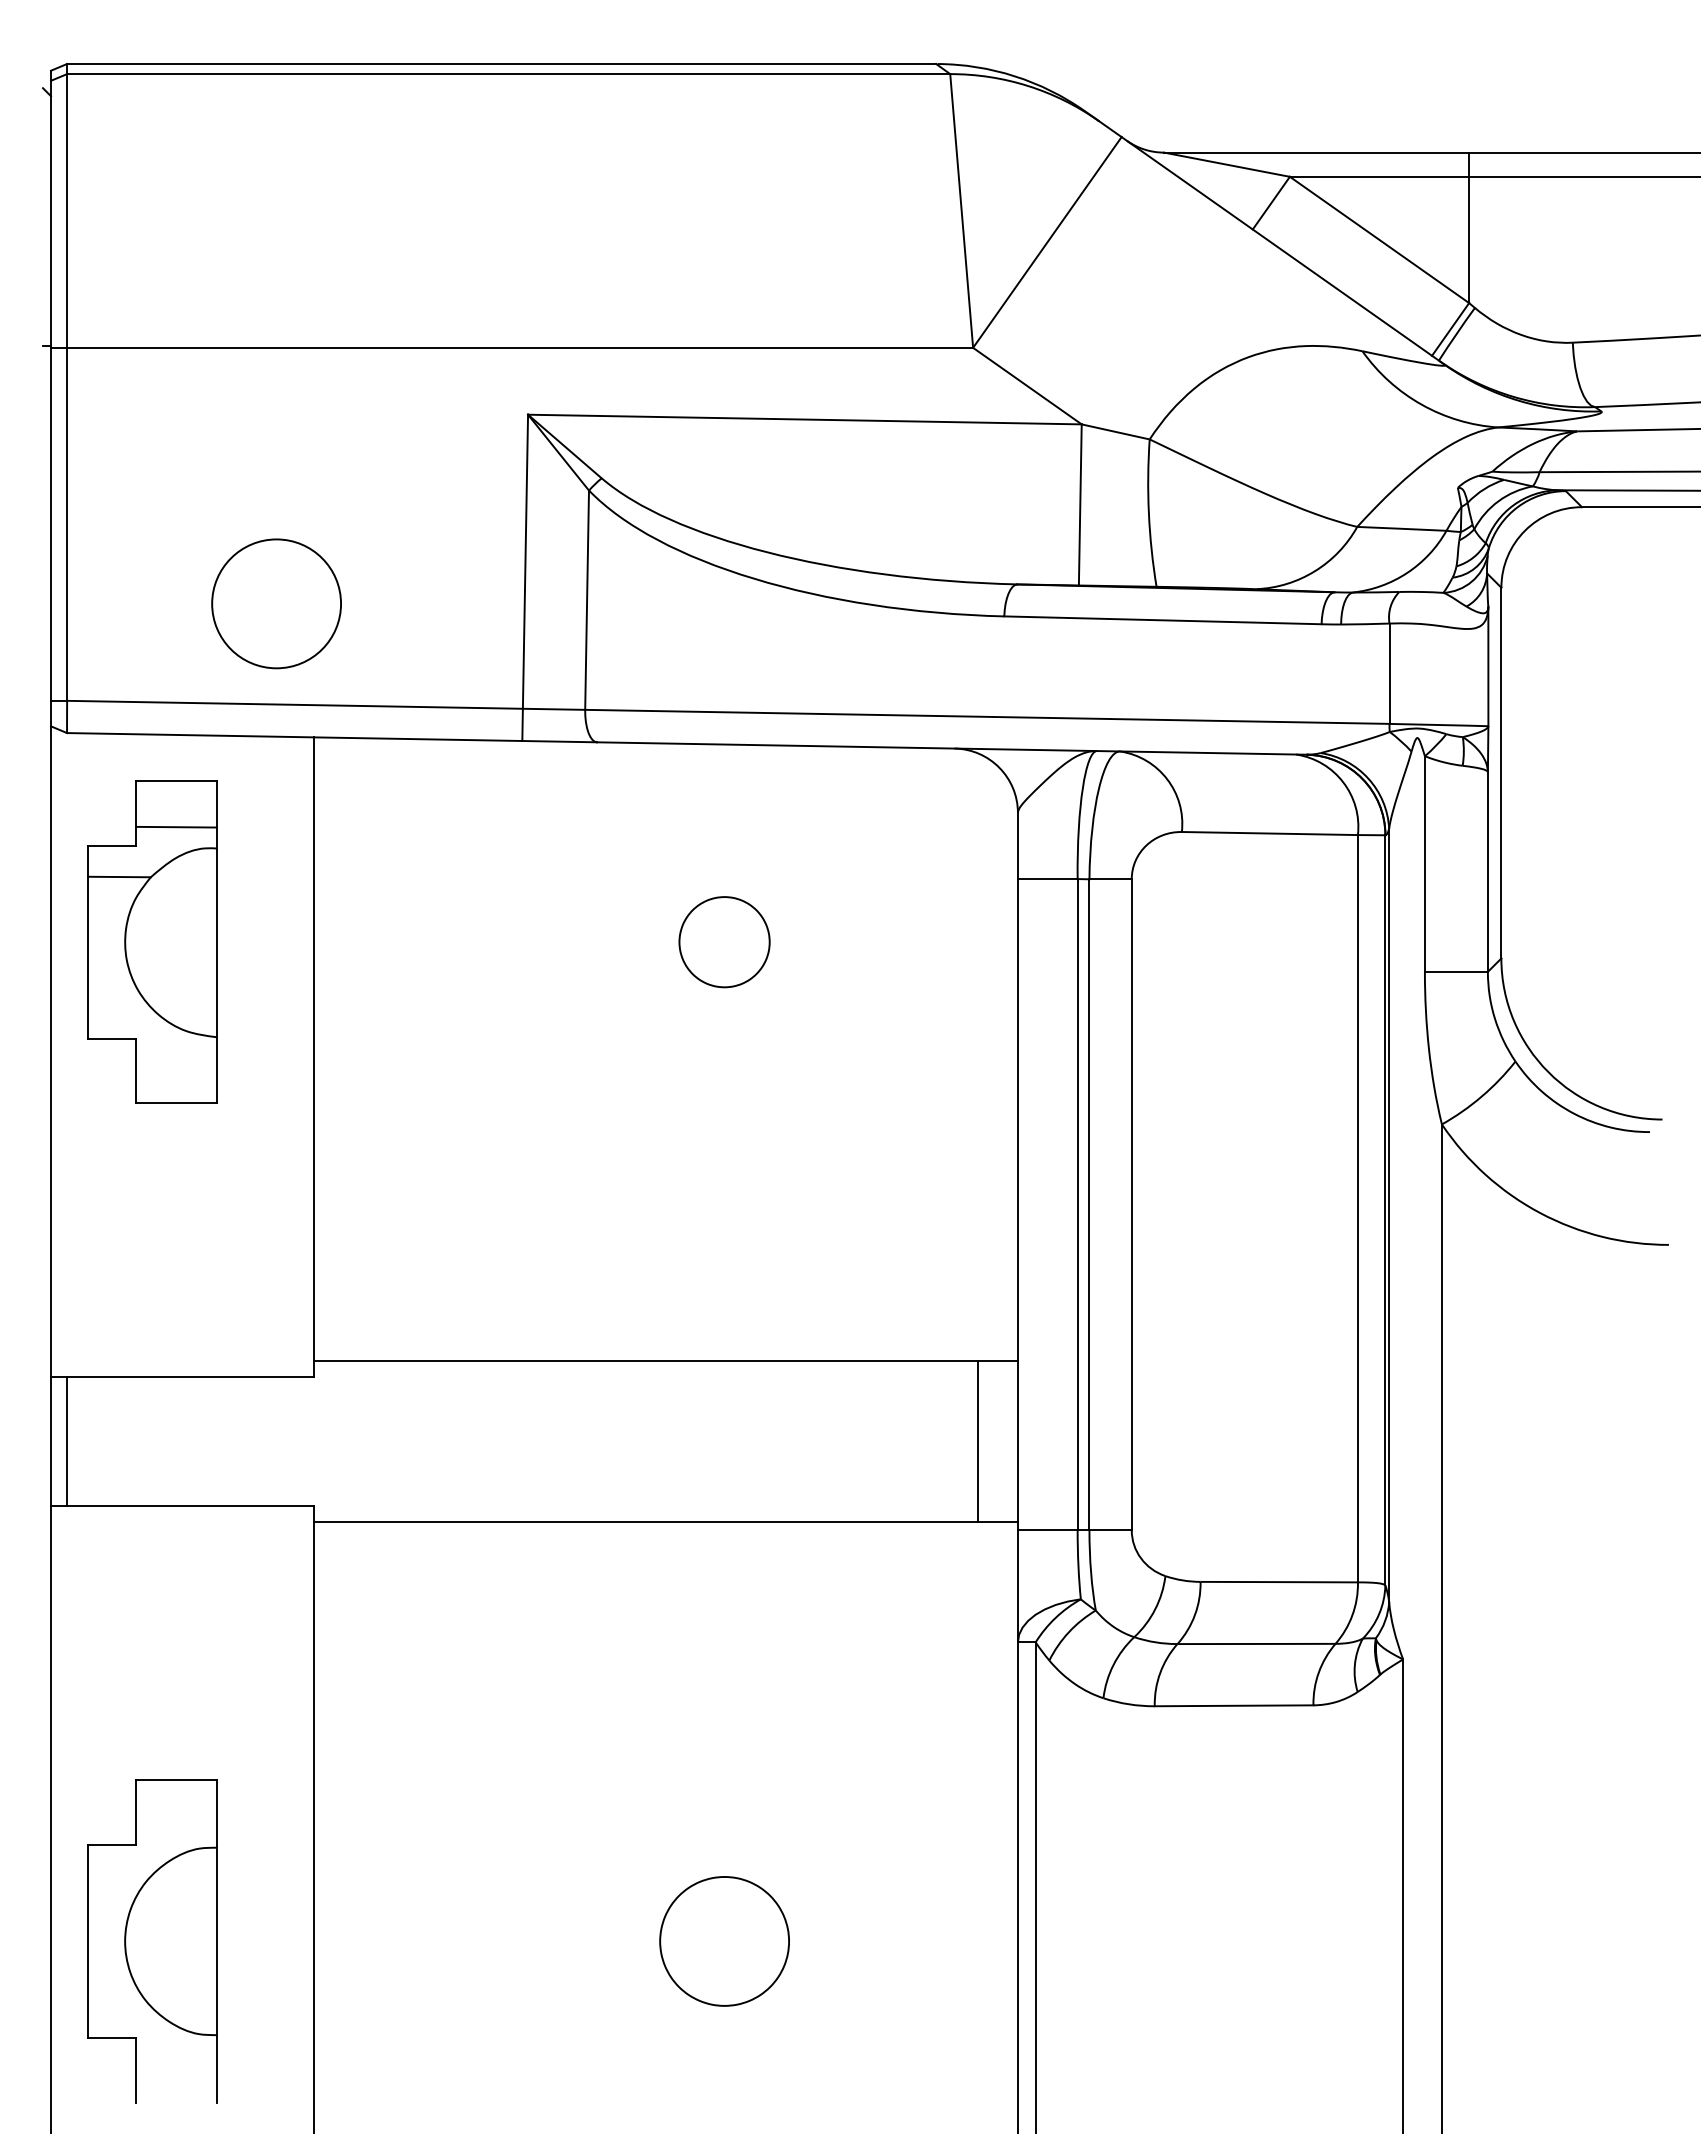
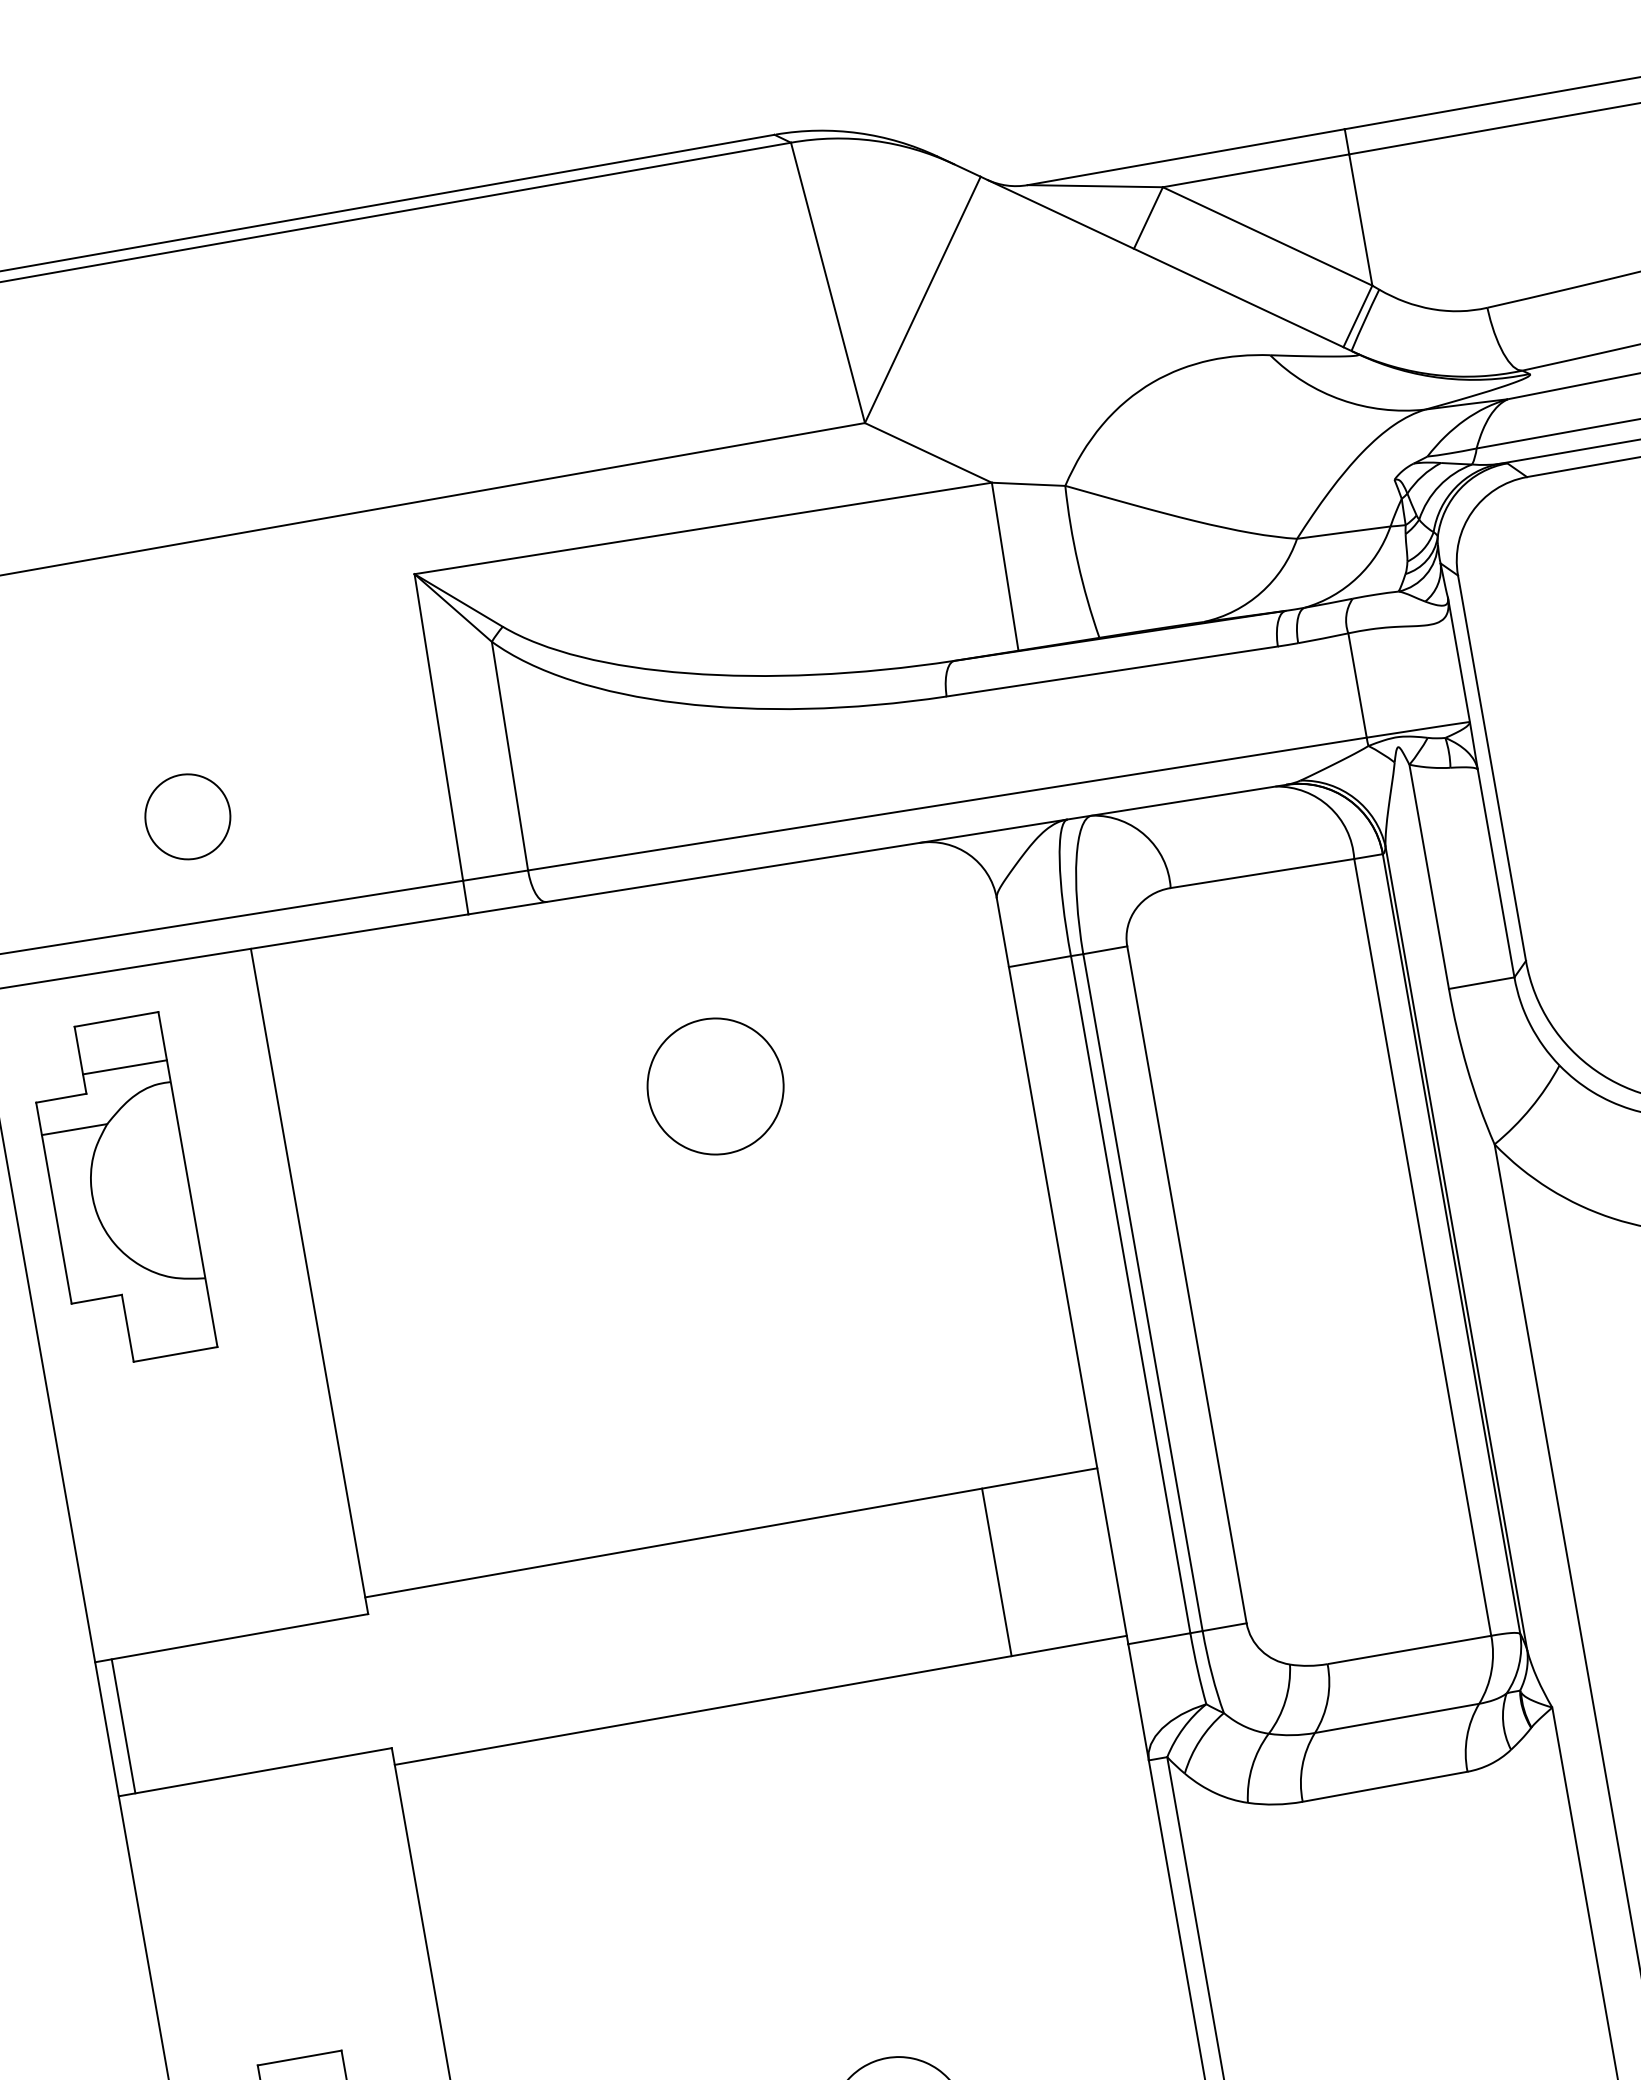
circle: (276, 603) -> (187, 816), size x0.62
part: (724, 941) -> (715, 1085), size x1.43
line: (978, 1441) -> (997, 1571), moved

